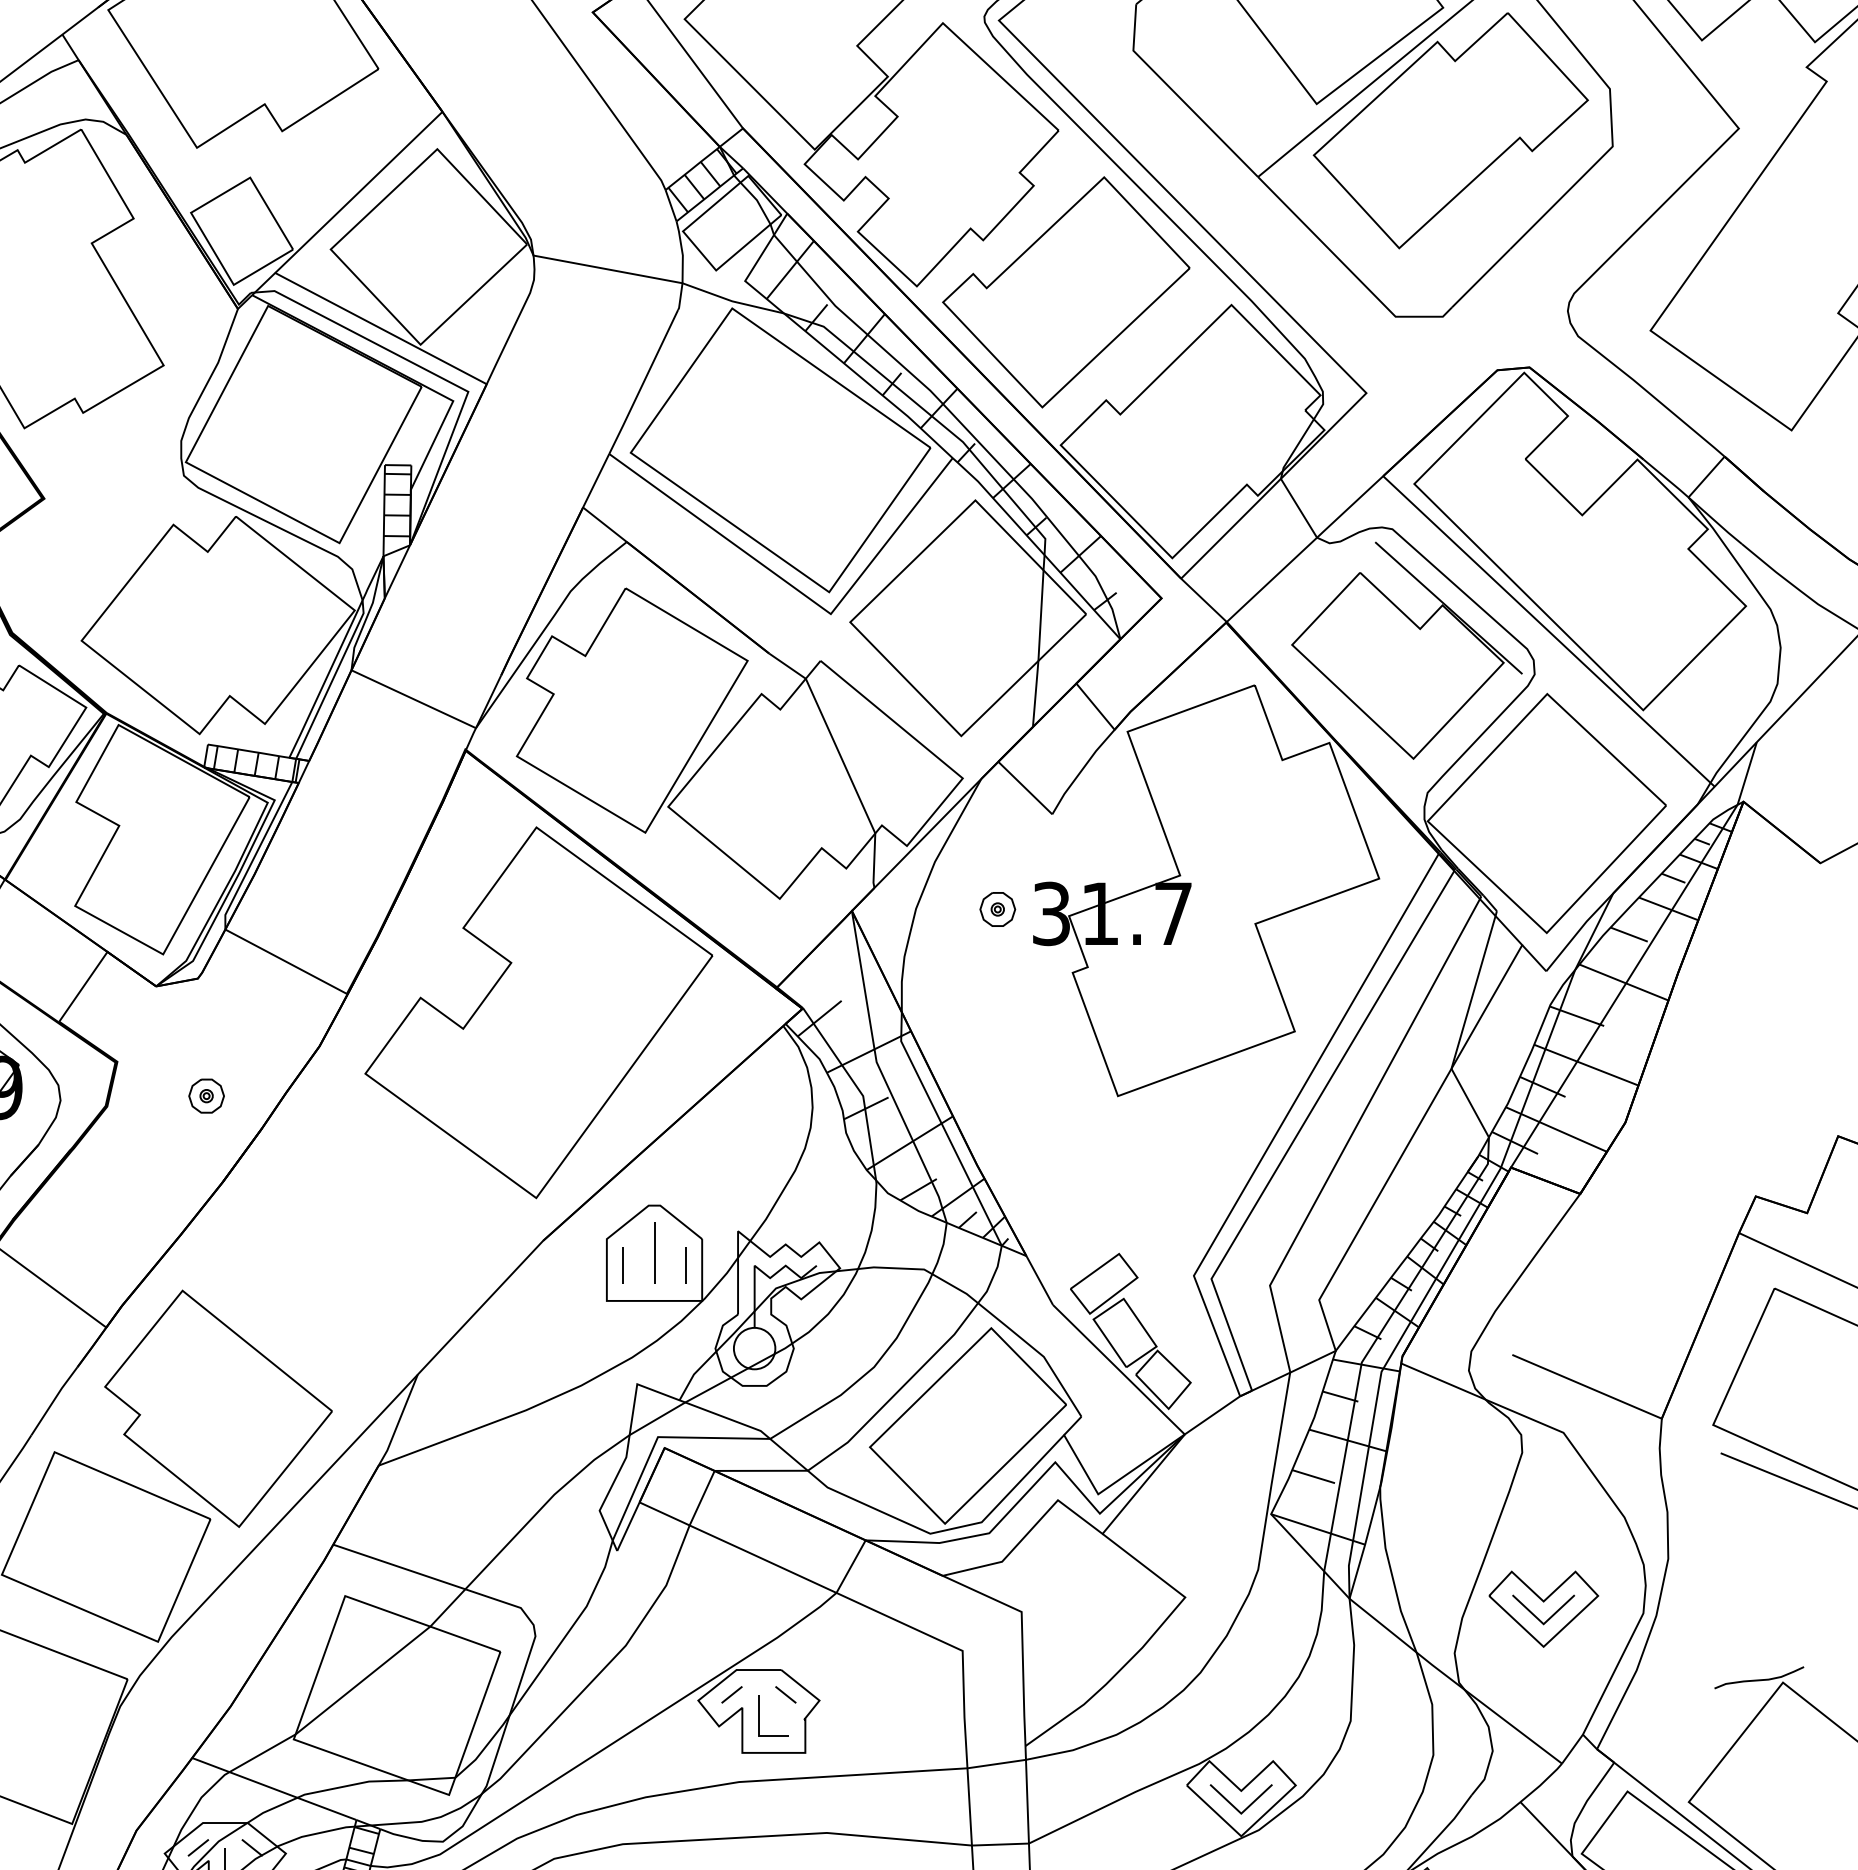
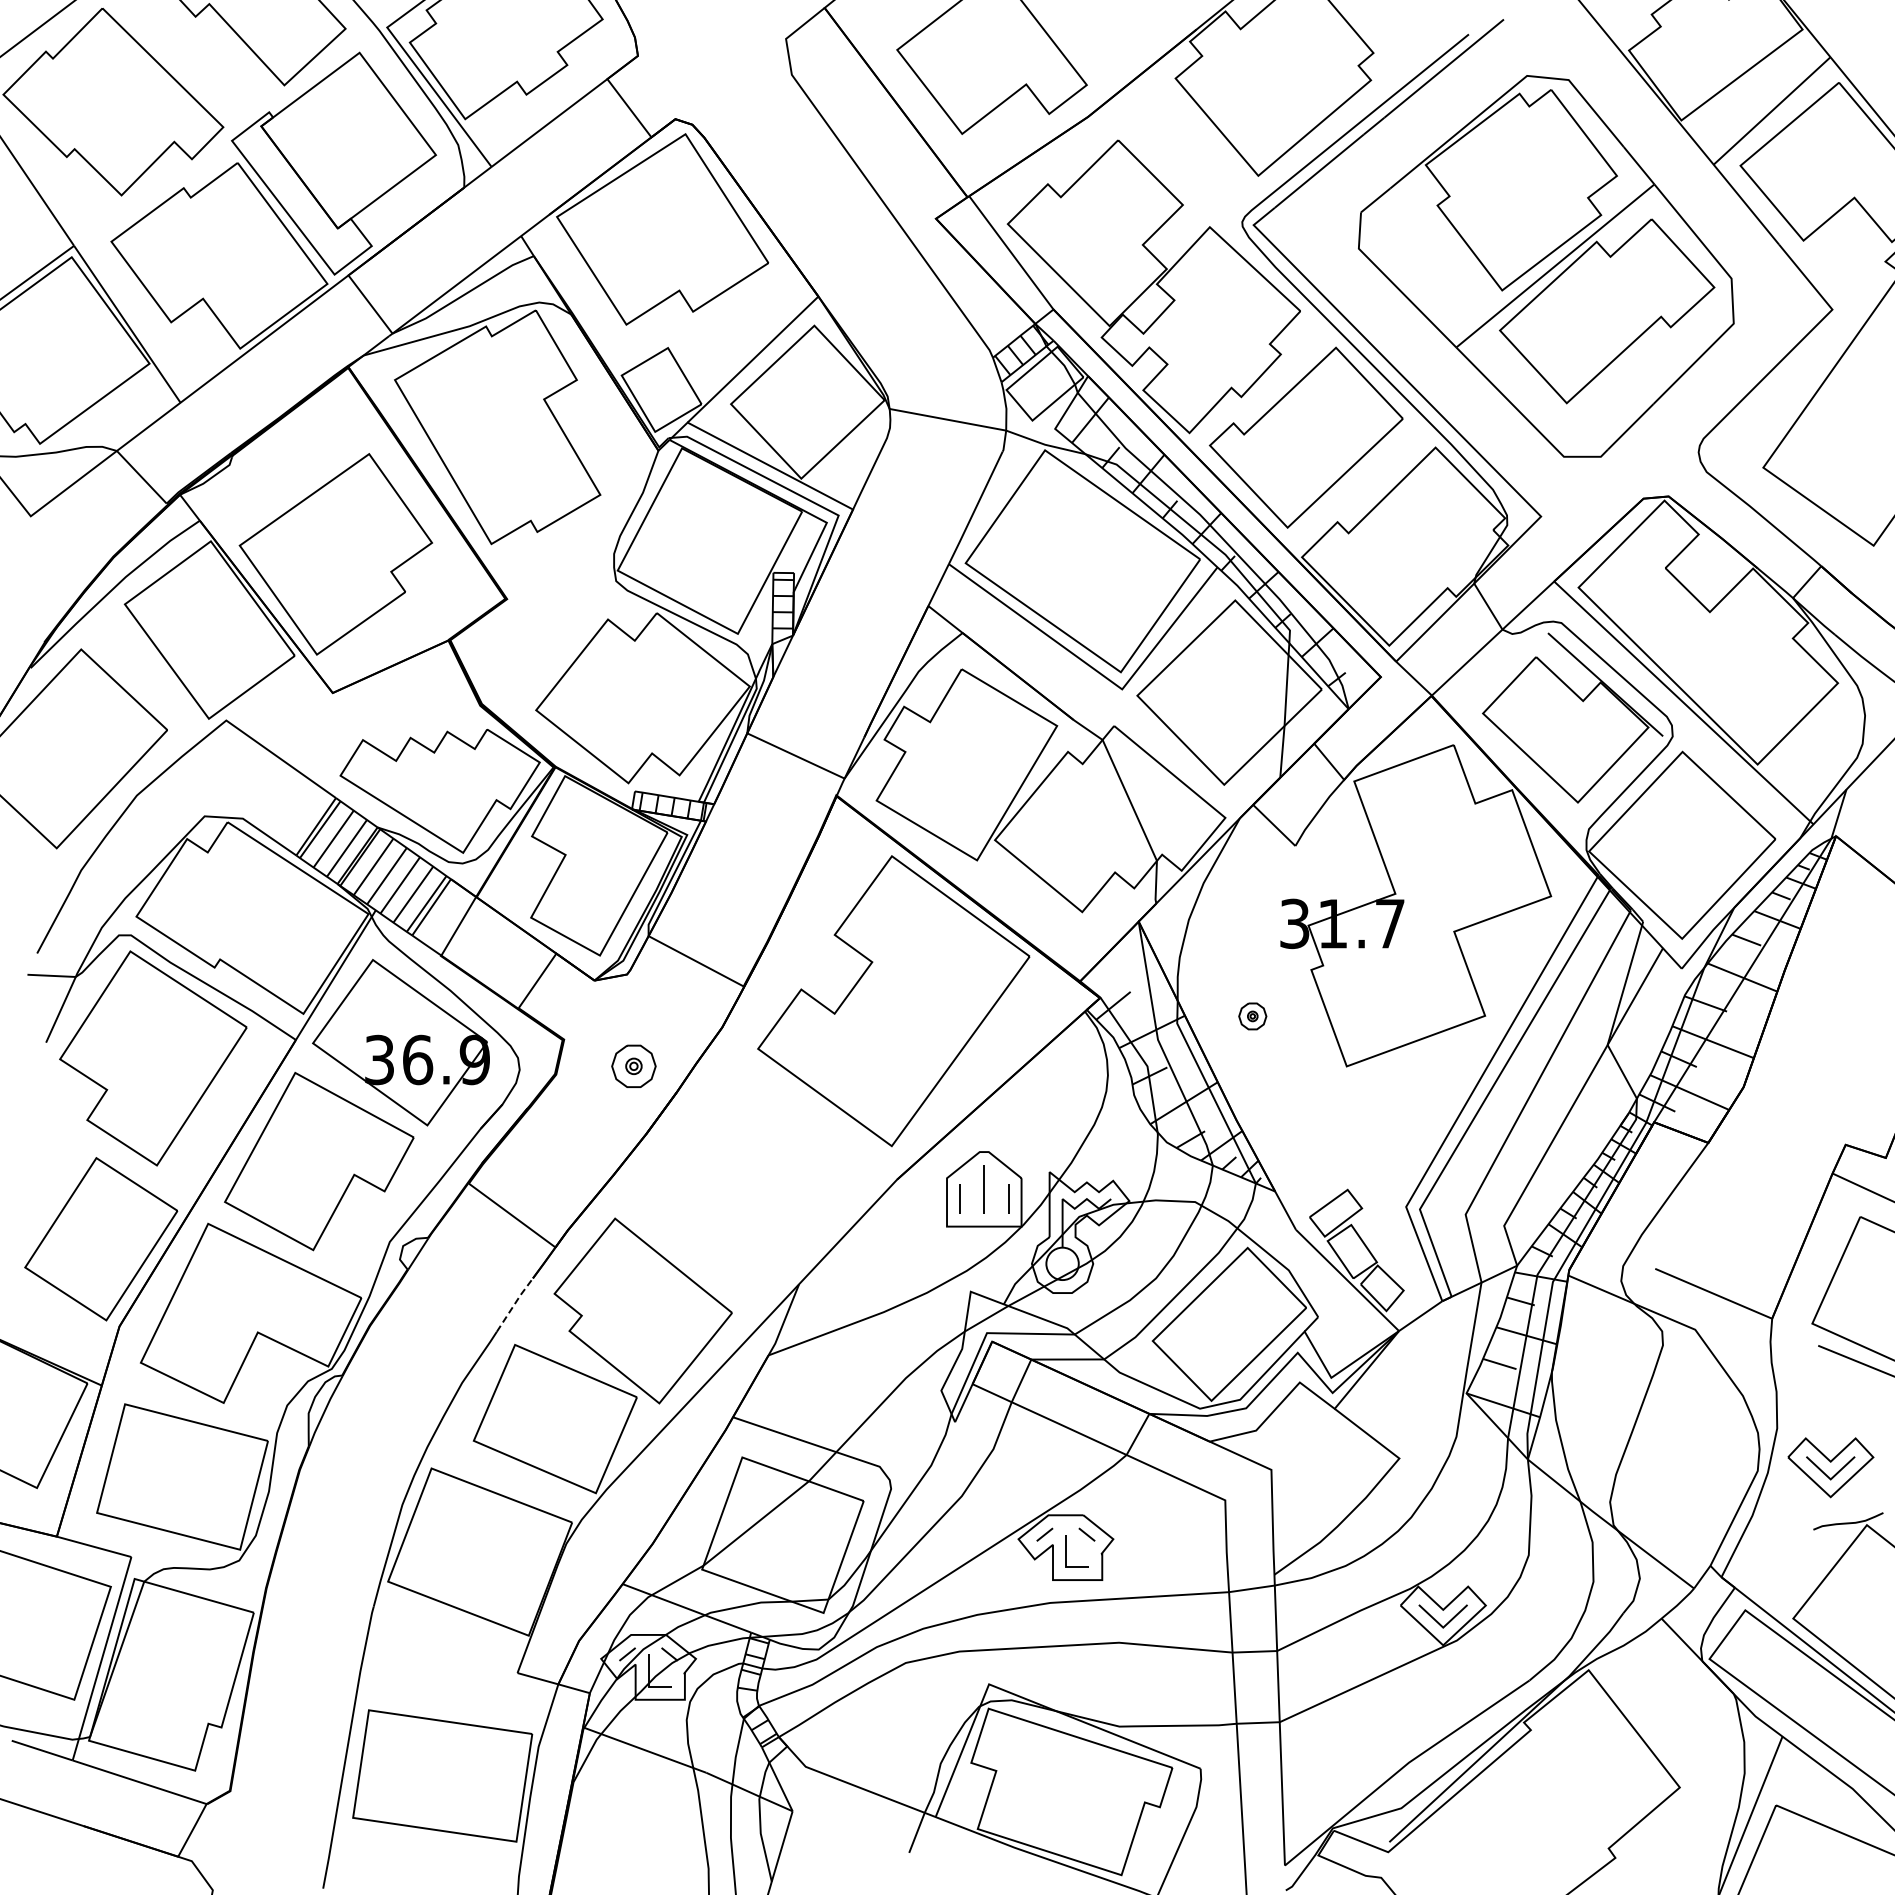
part: (997, 909) -> (1252, 1016), moved
part: (206, 1096) -> (633, 1066), size x1.6
line: (53, 1400) -> (514, 1304), solid -> dashed
part: (1543, 1608) -> (1830, 1467), moved

